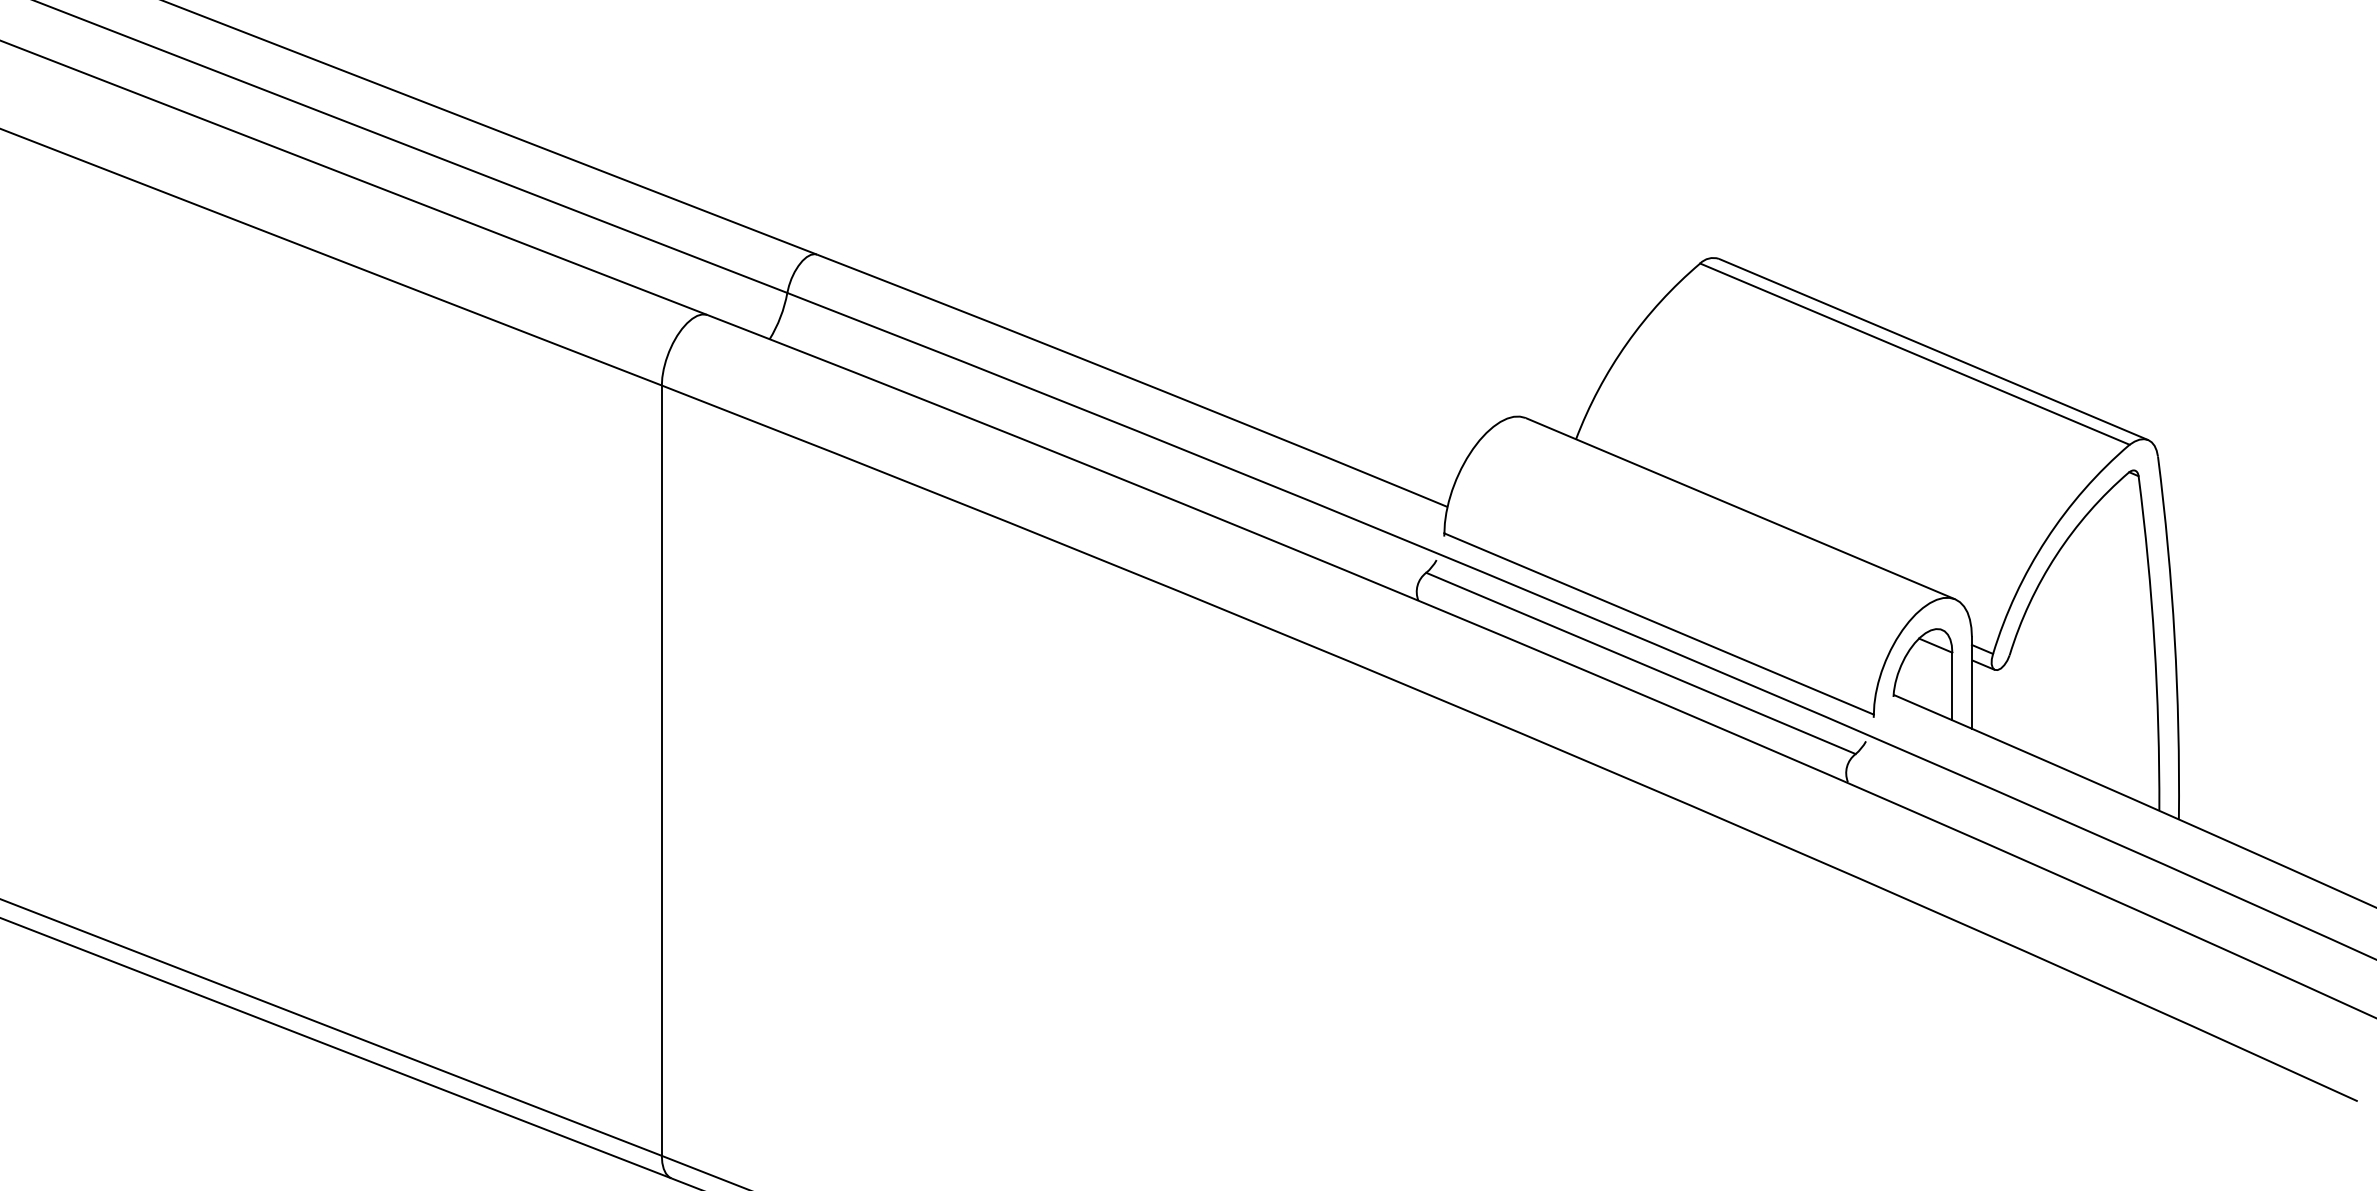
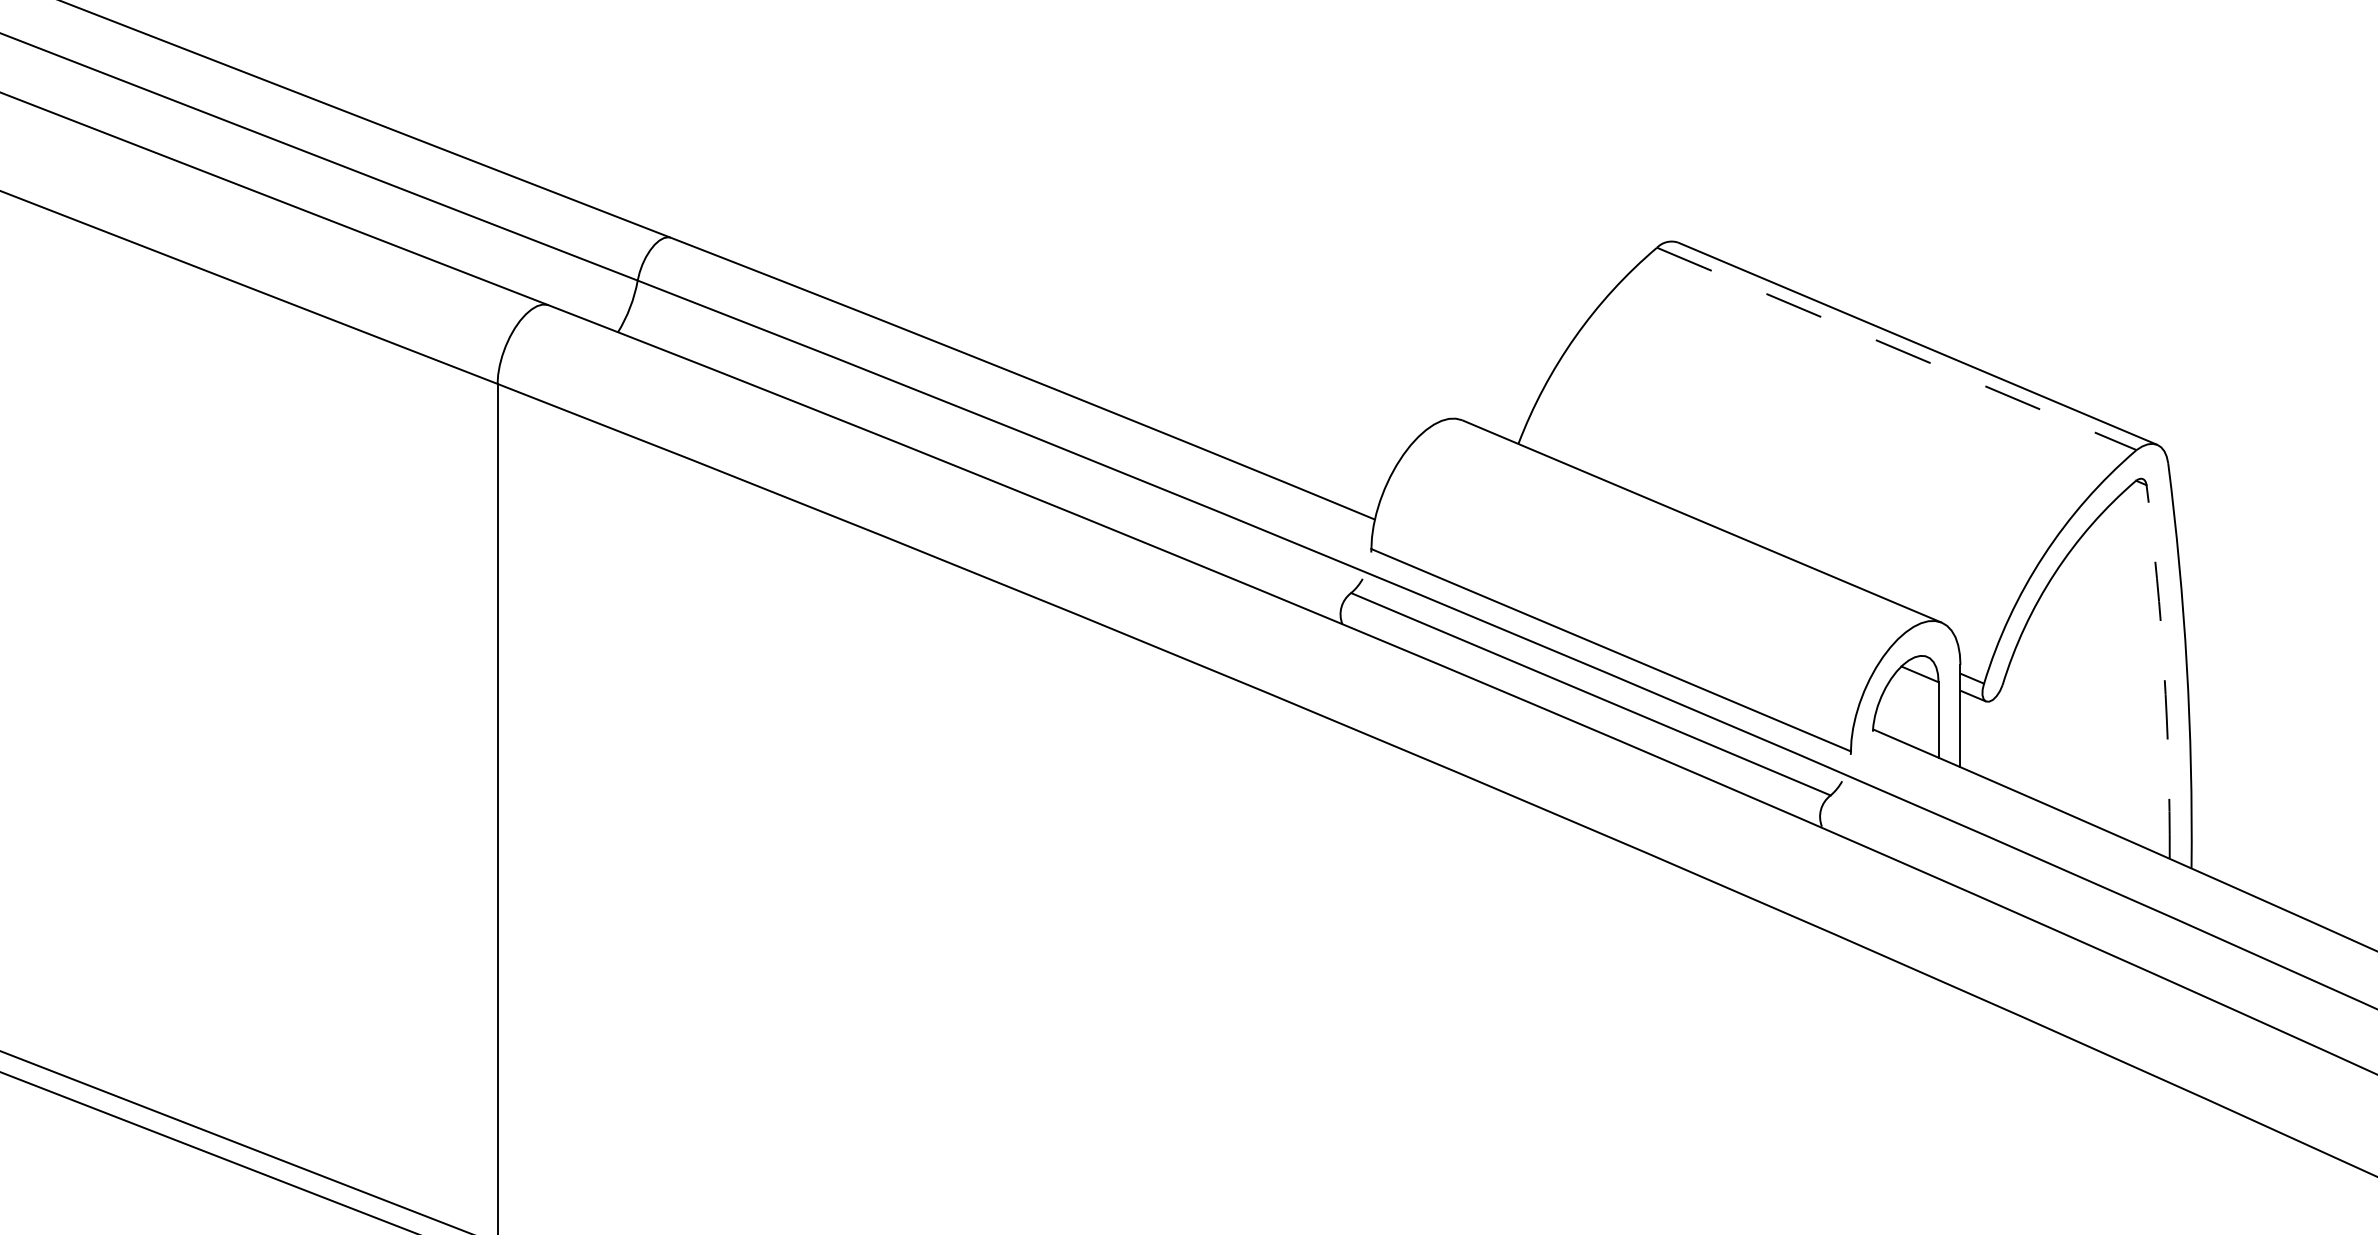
line: (1915, 354) -> (1897, 349), solid -> dashed
arc: (2154, 642) -> (2164, 670), solid -> dashed

